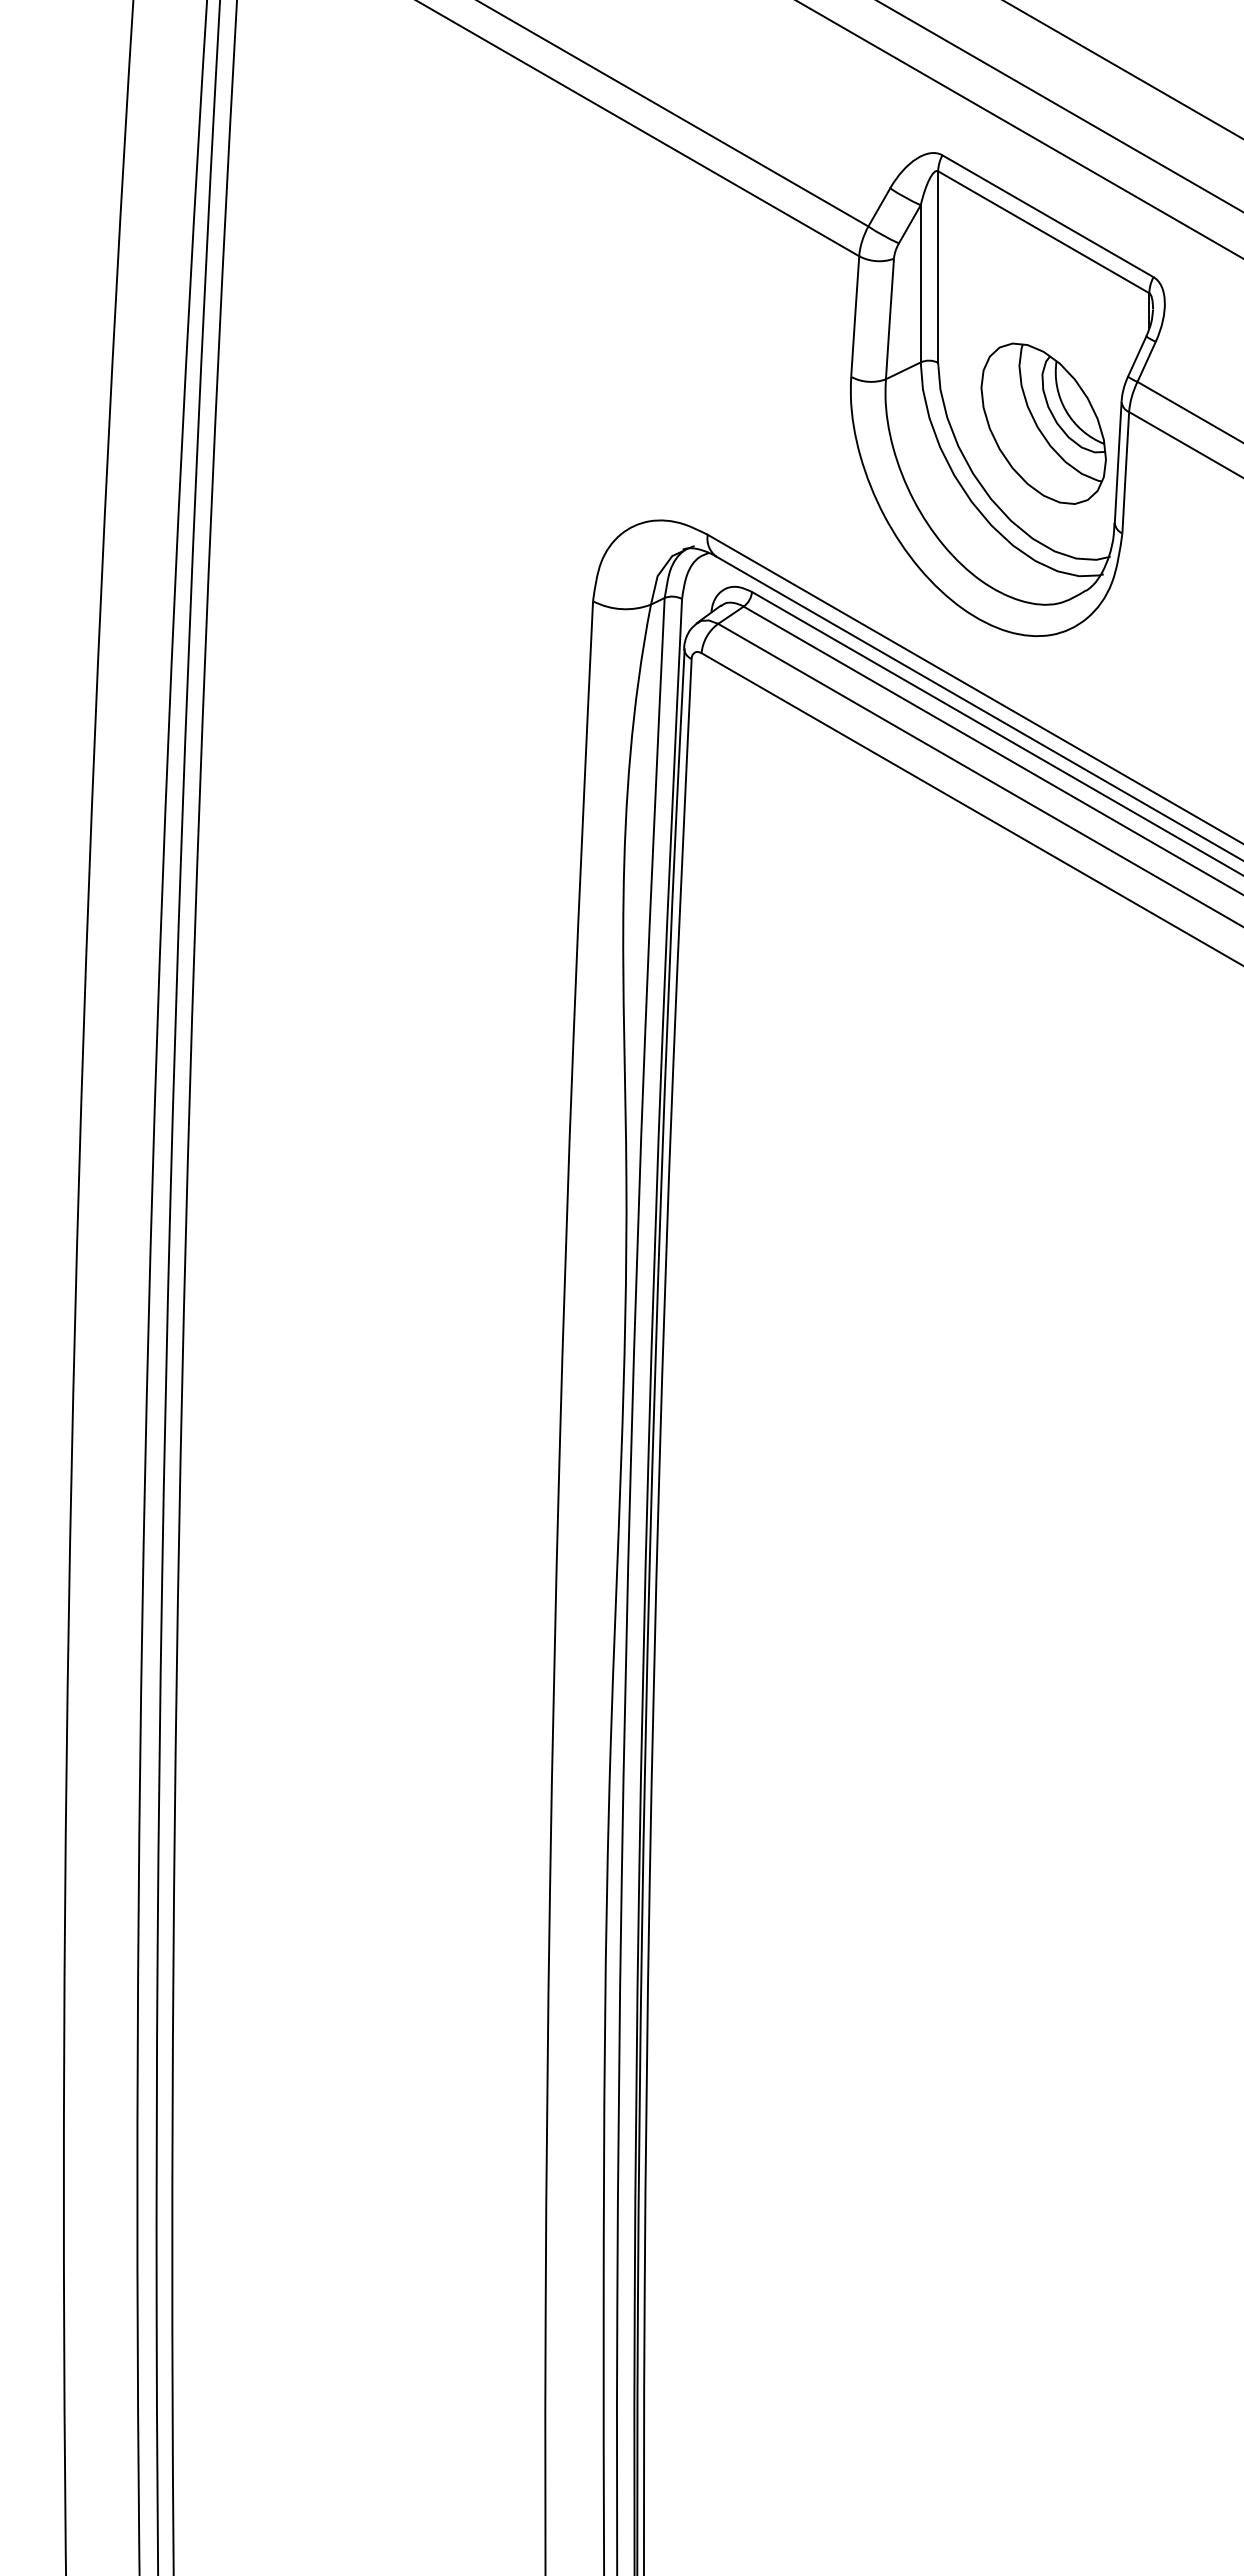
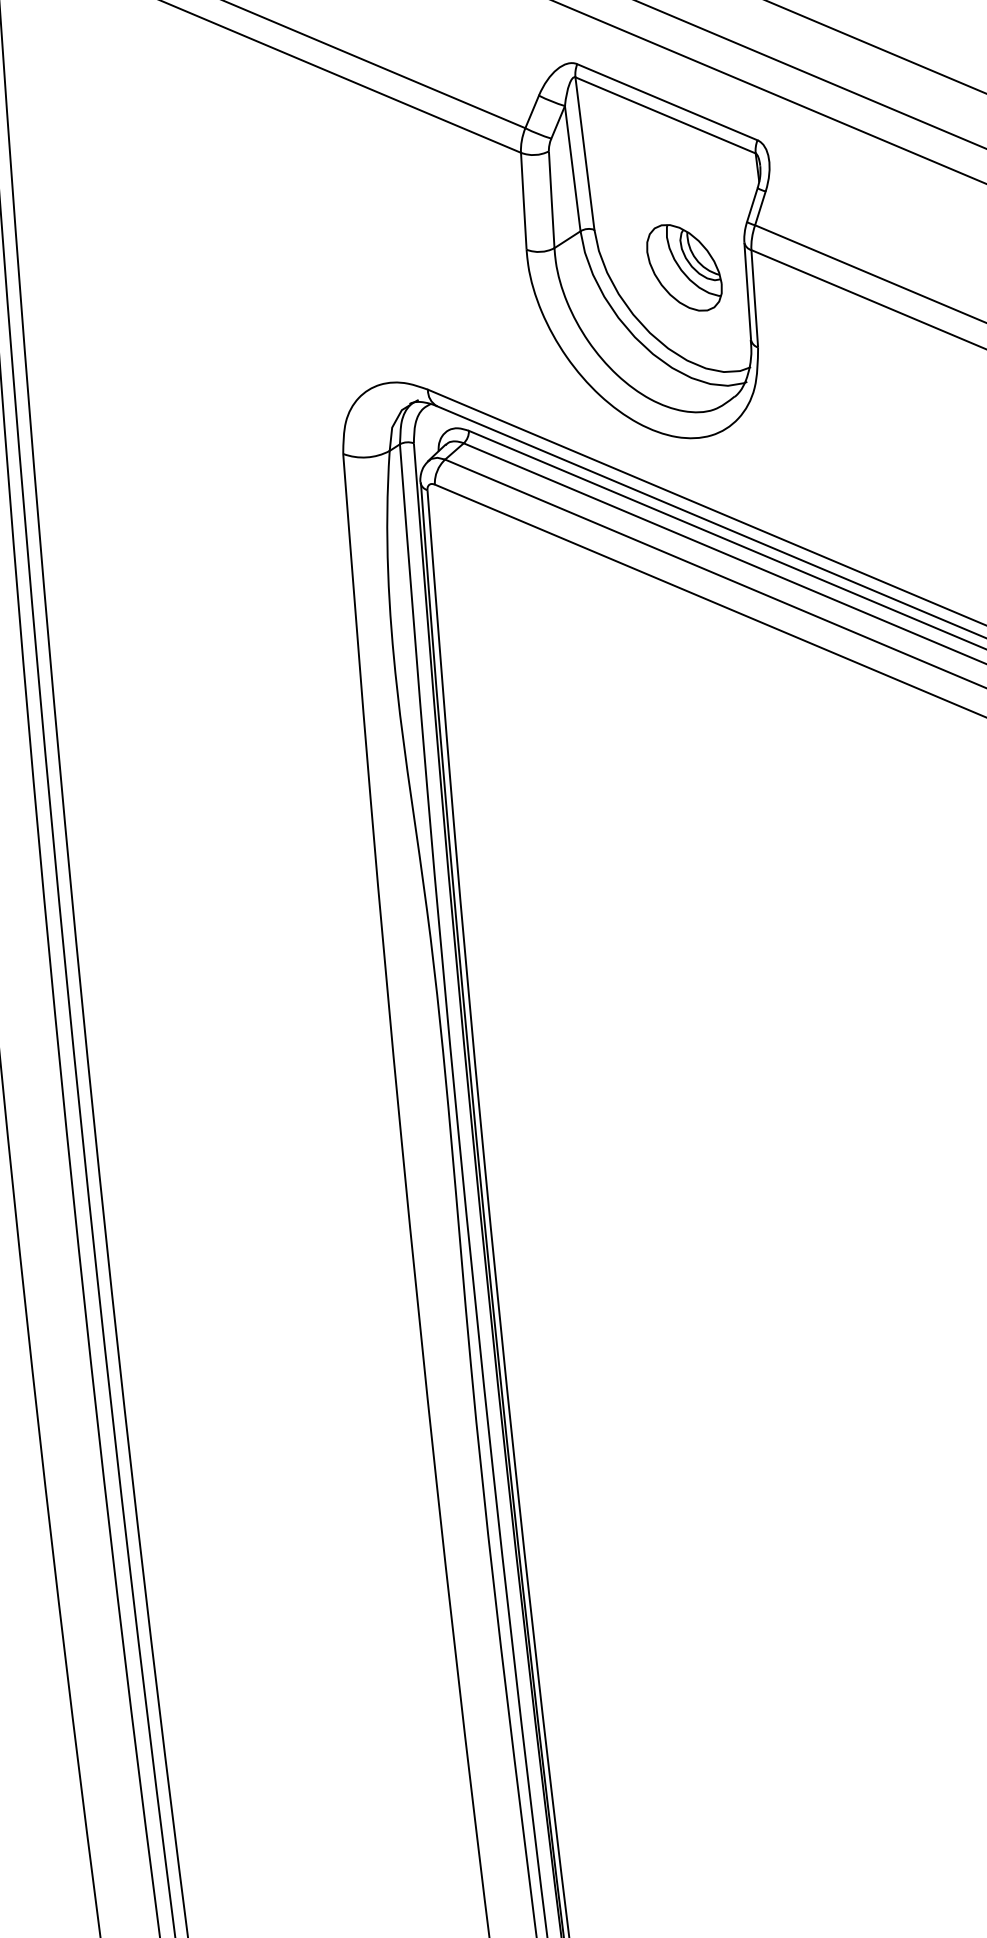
part: (1043, 423) -> (684, 267), size x0.7

